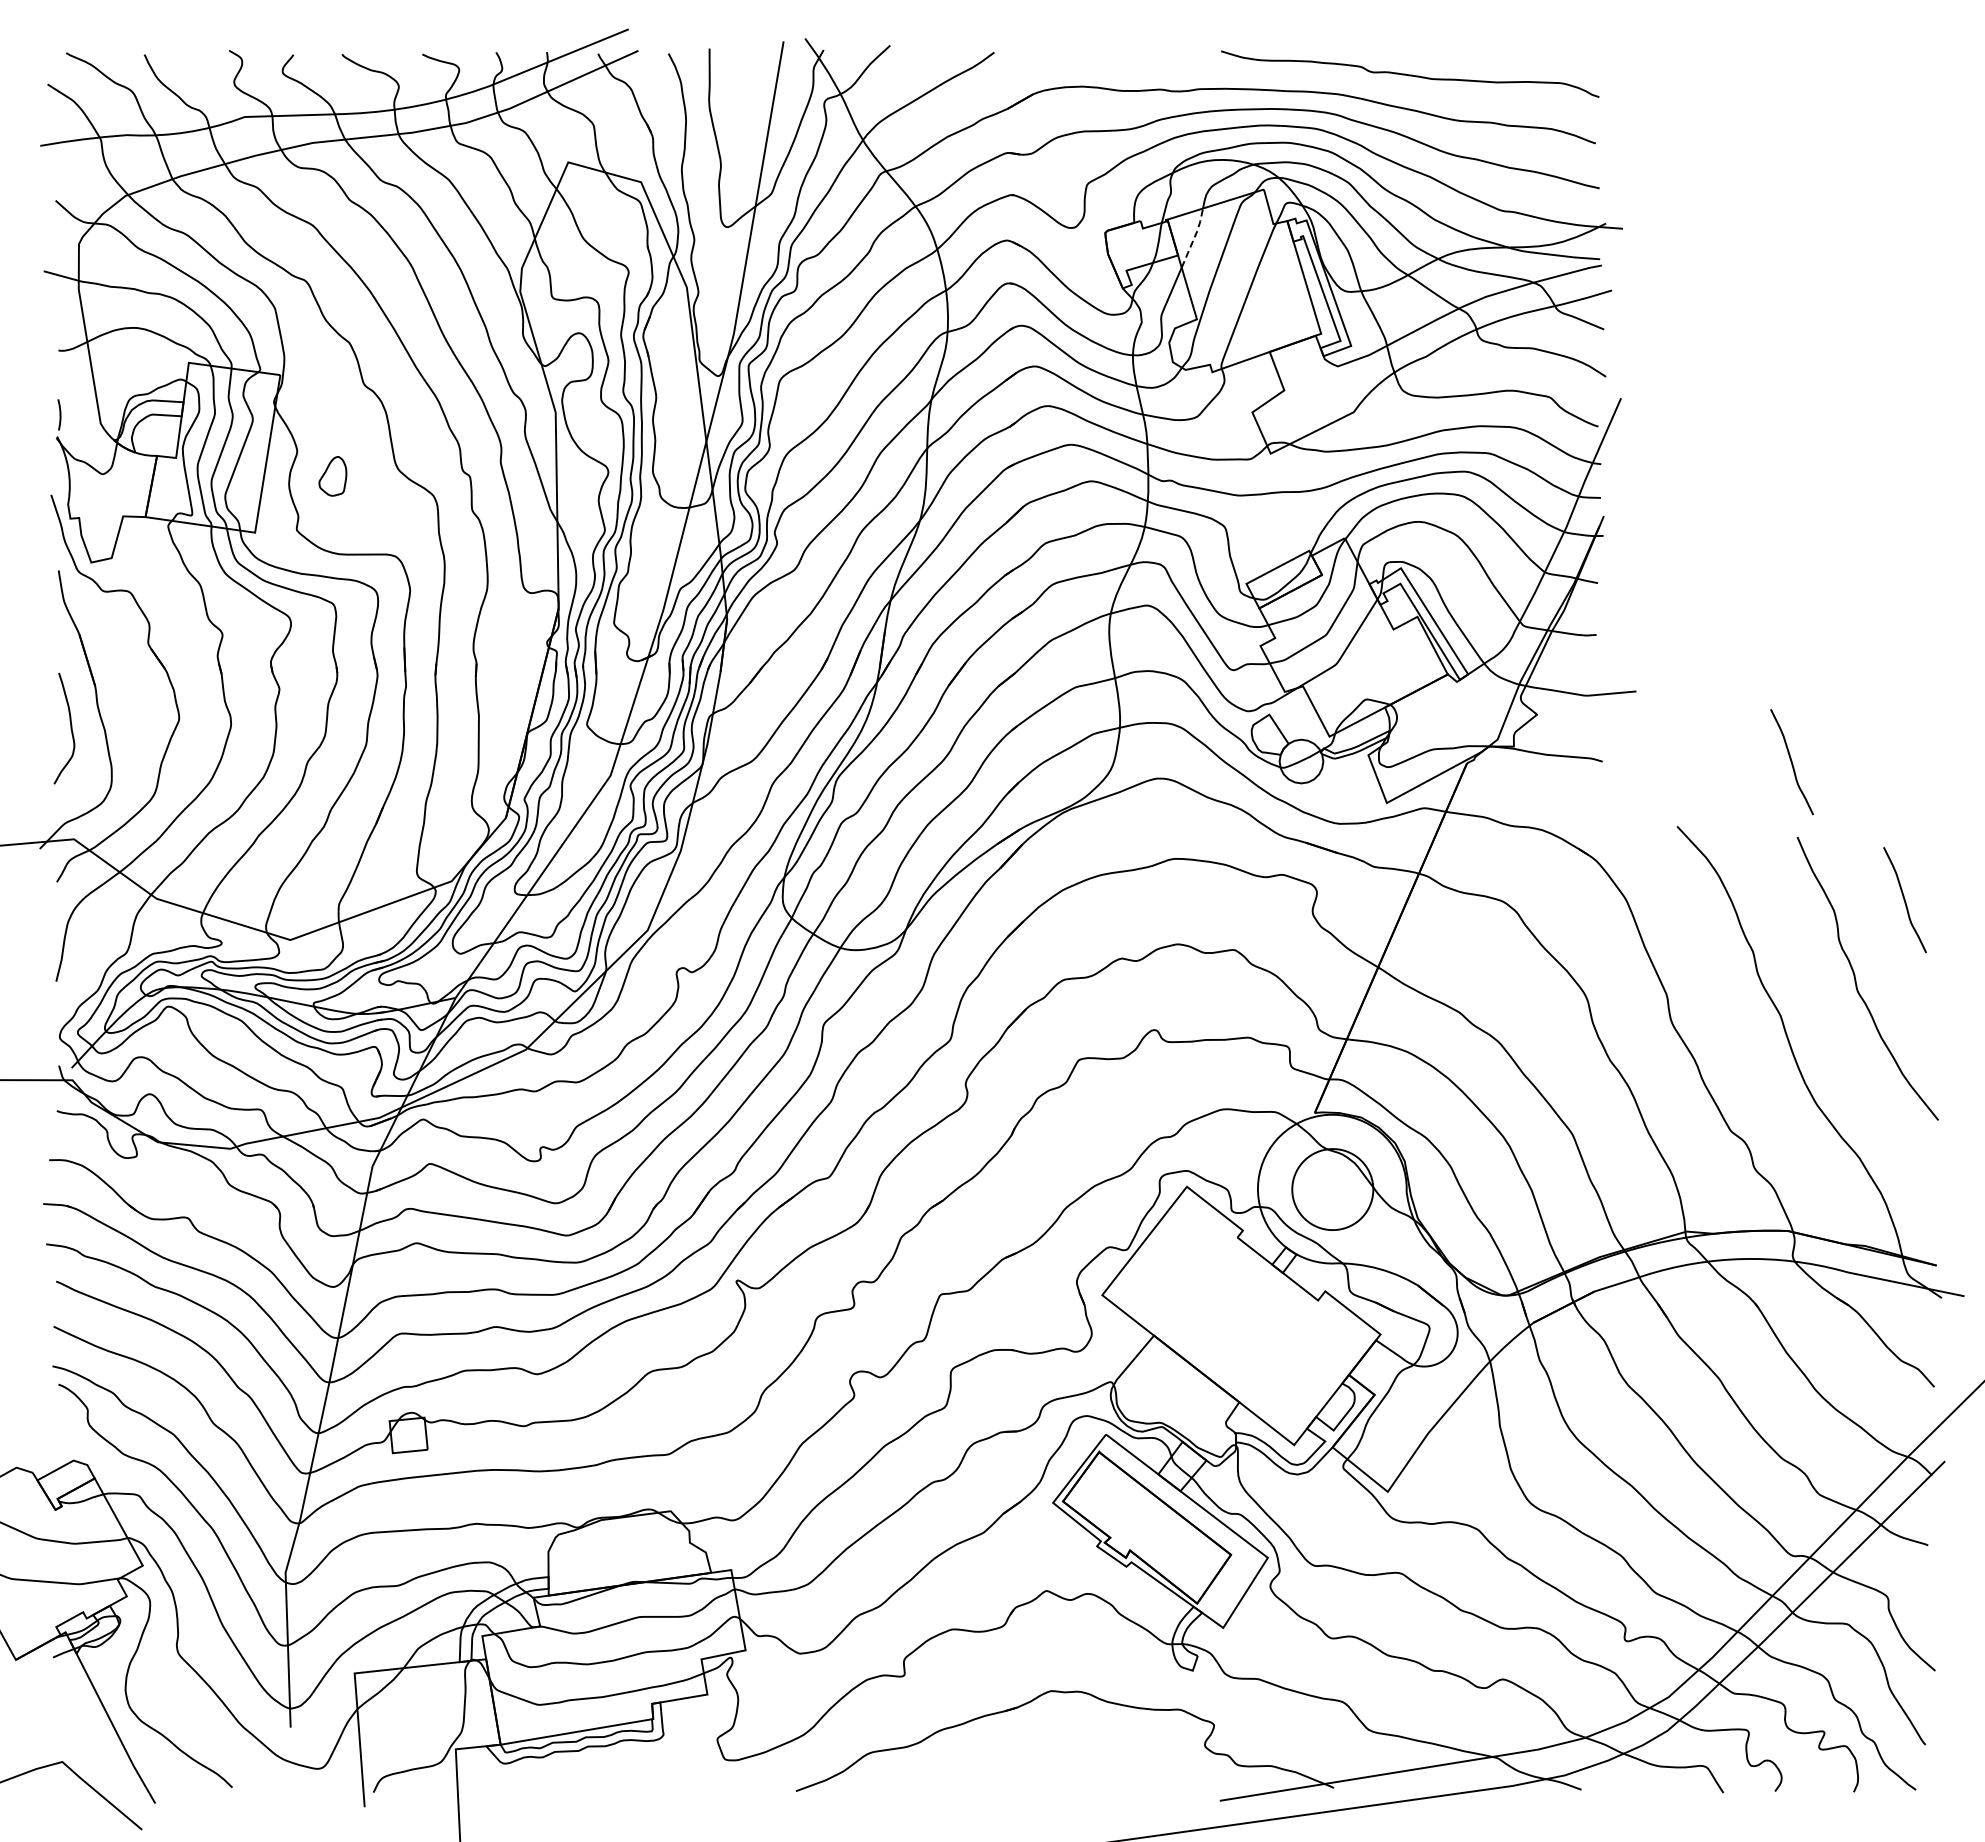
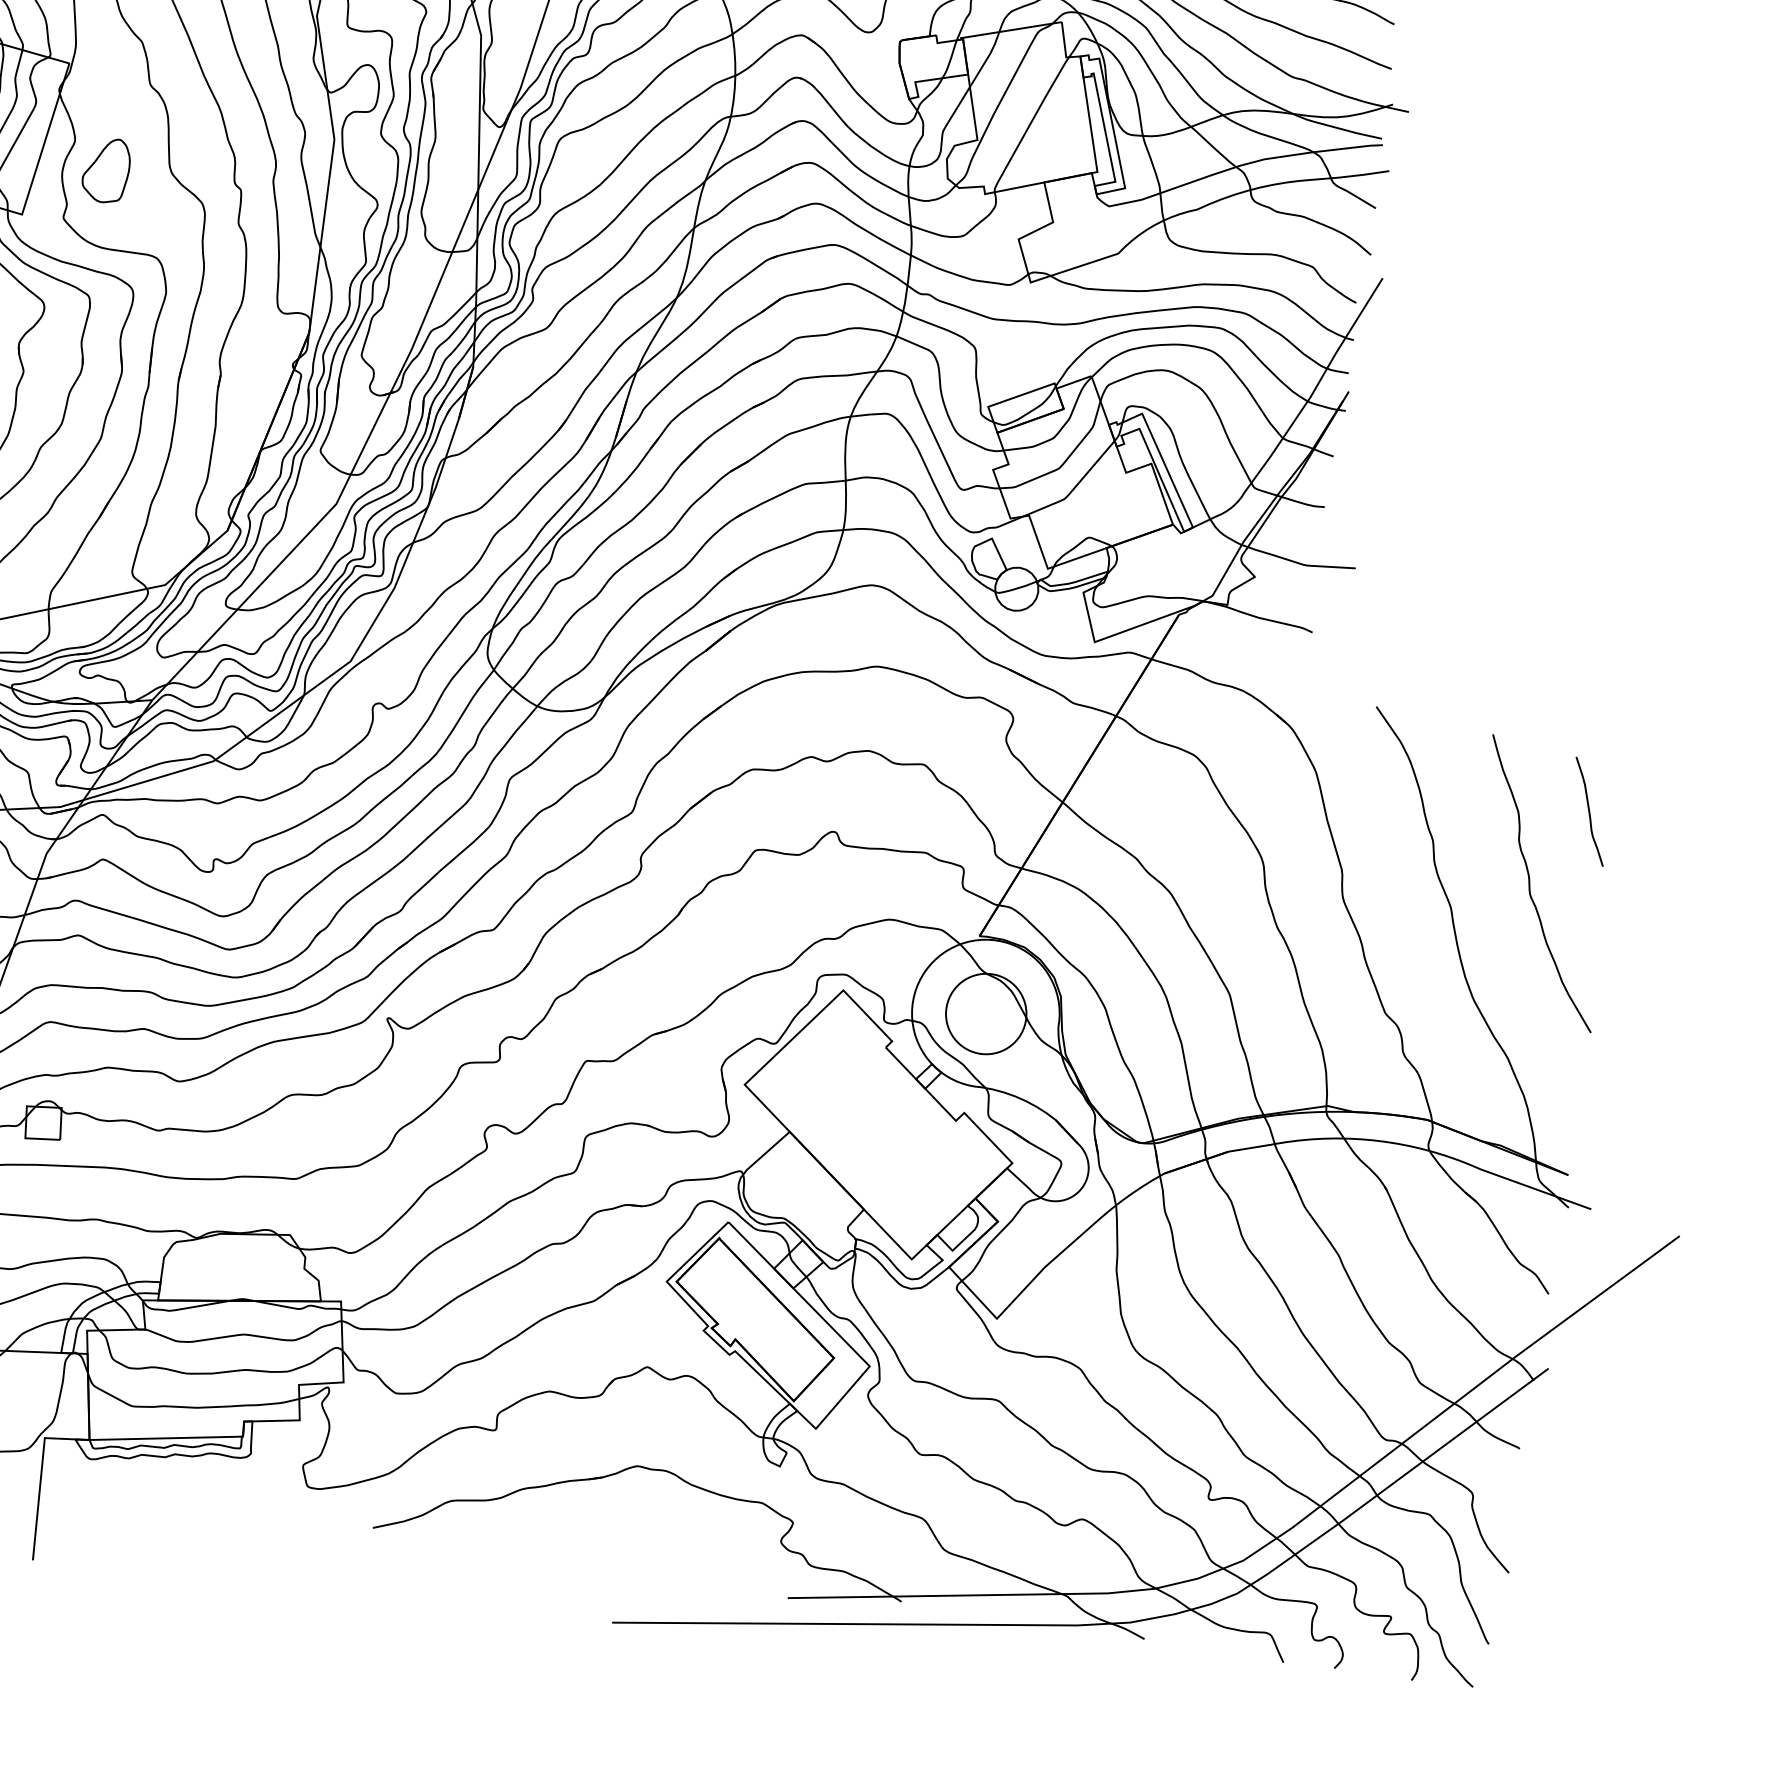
line: (1194, 236) -> (986, 58), dashed -> solid
part: (332, 476) -> (106, 170), size x1.67
curve: (1791, 762) -> (1497, 660), removed

